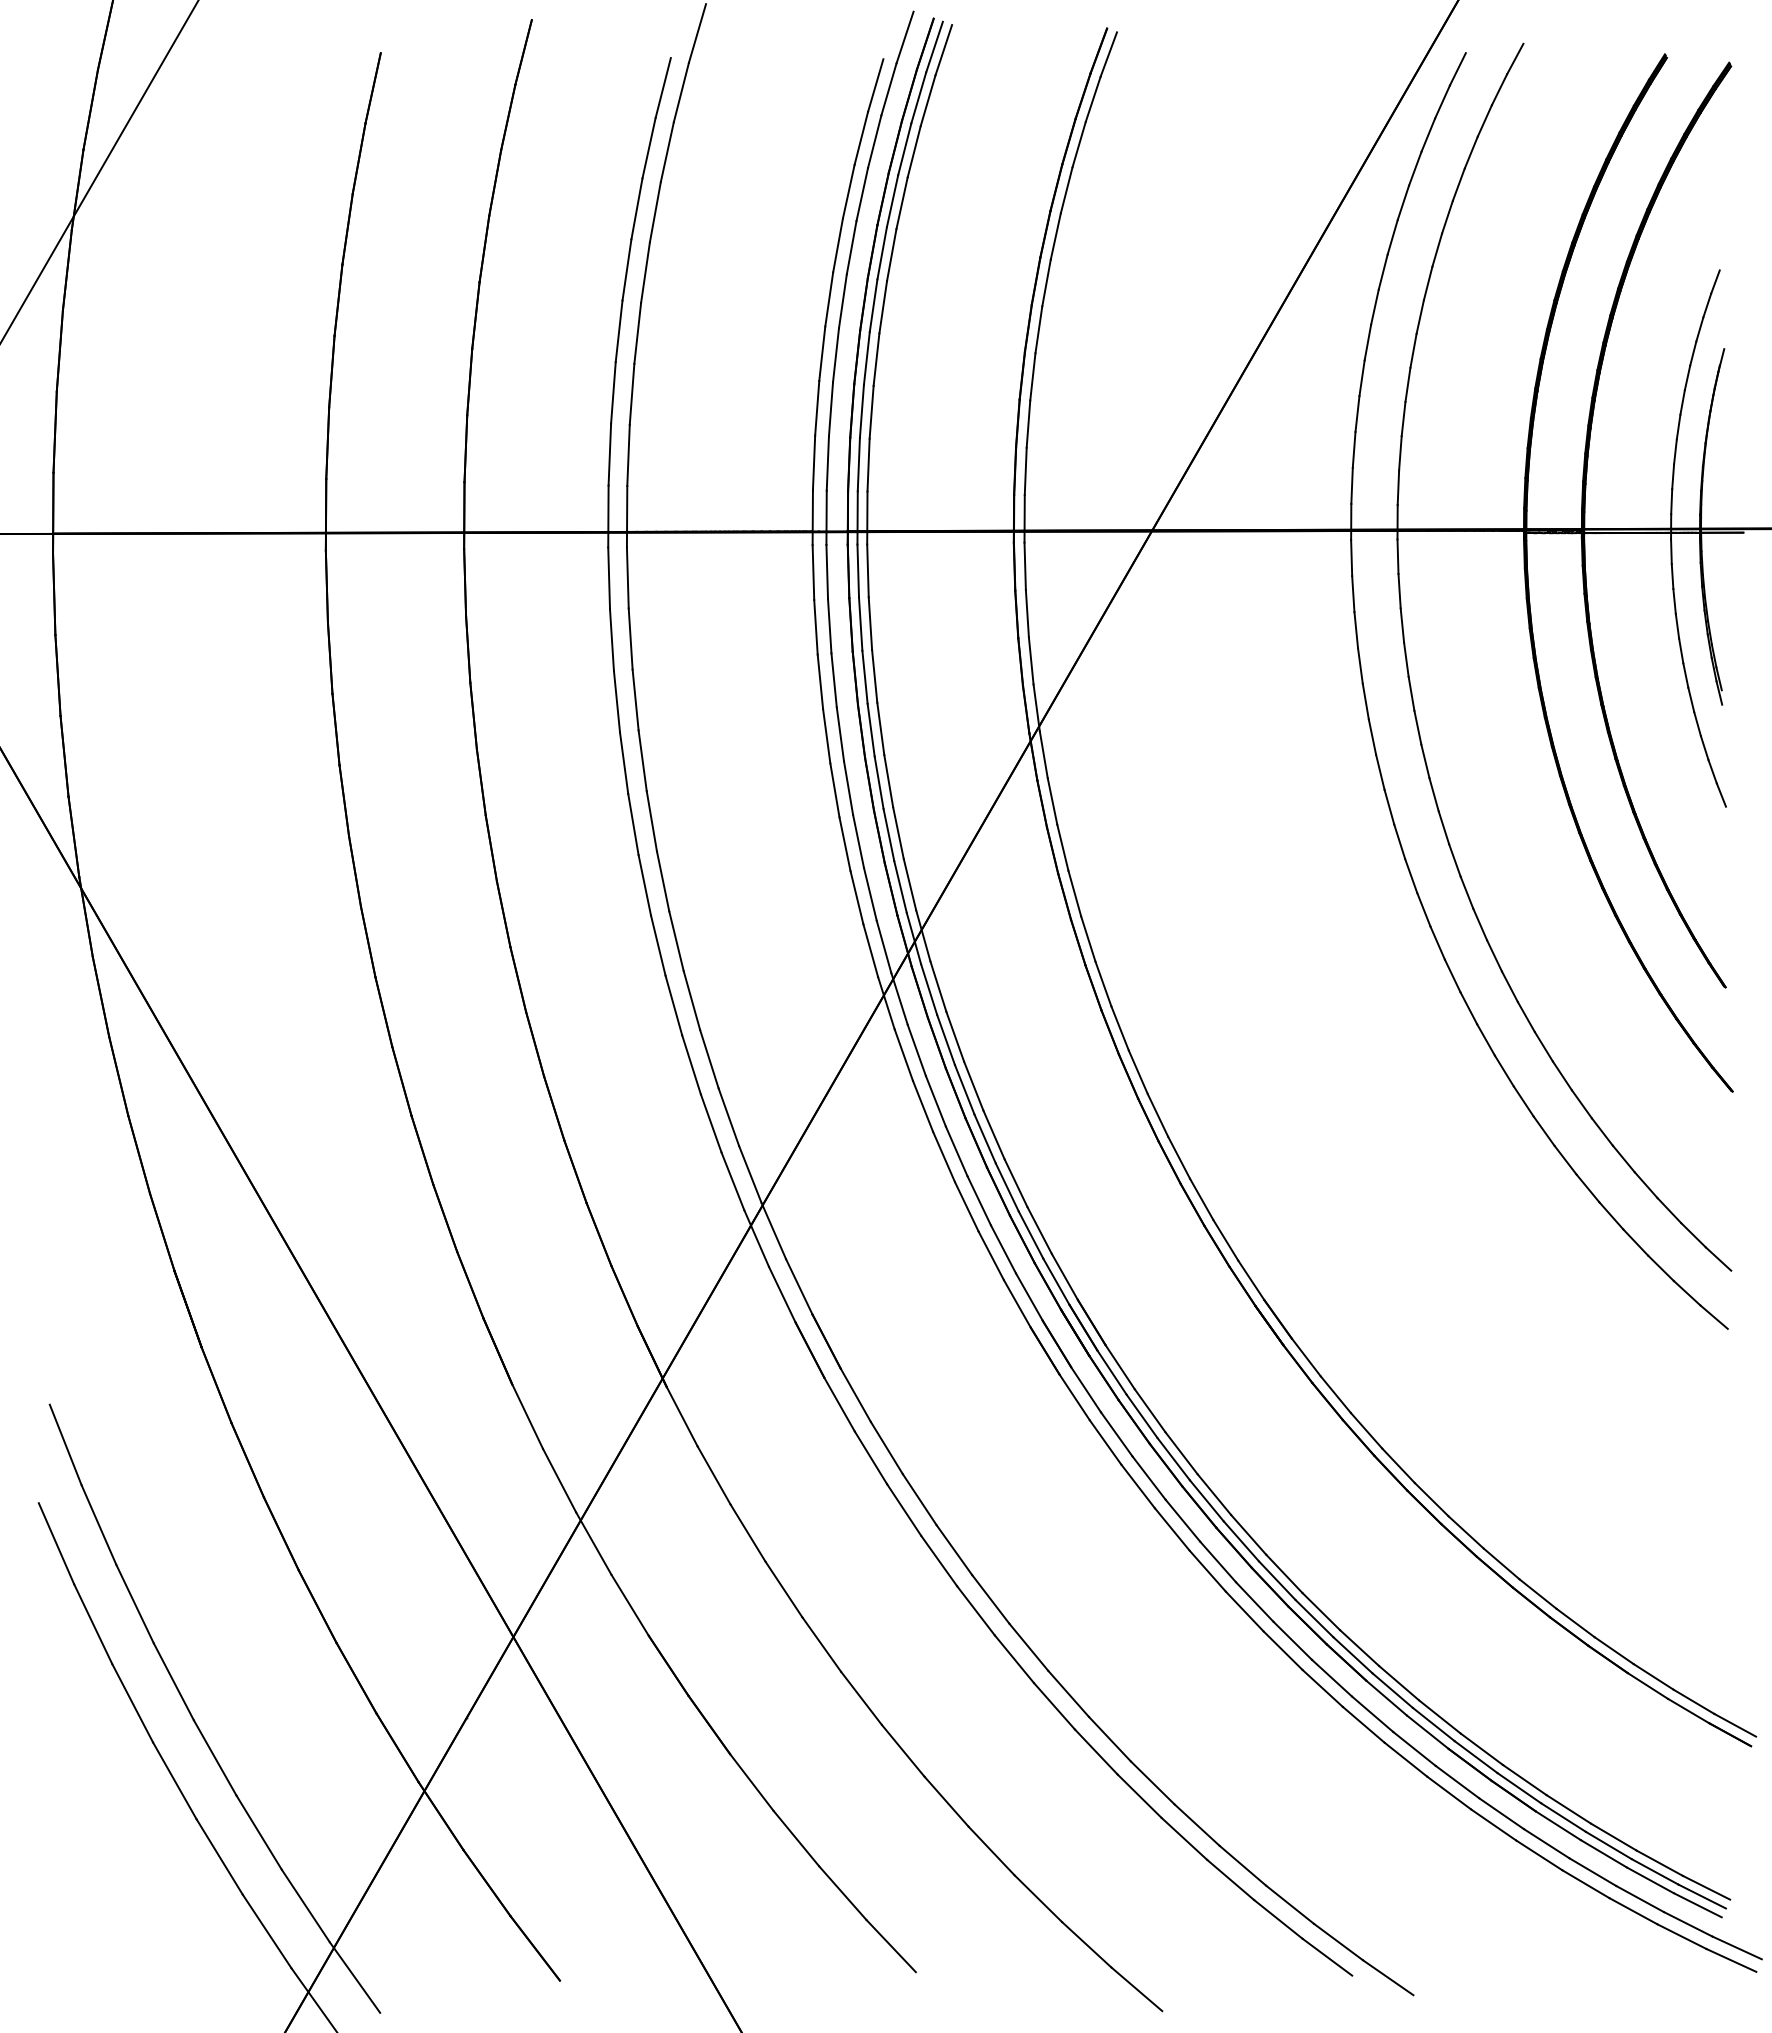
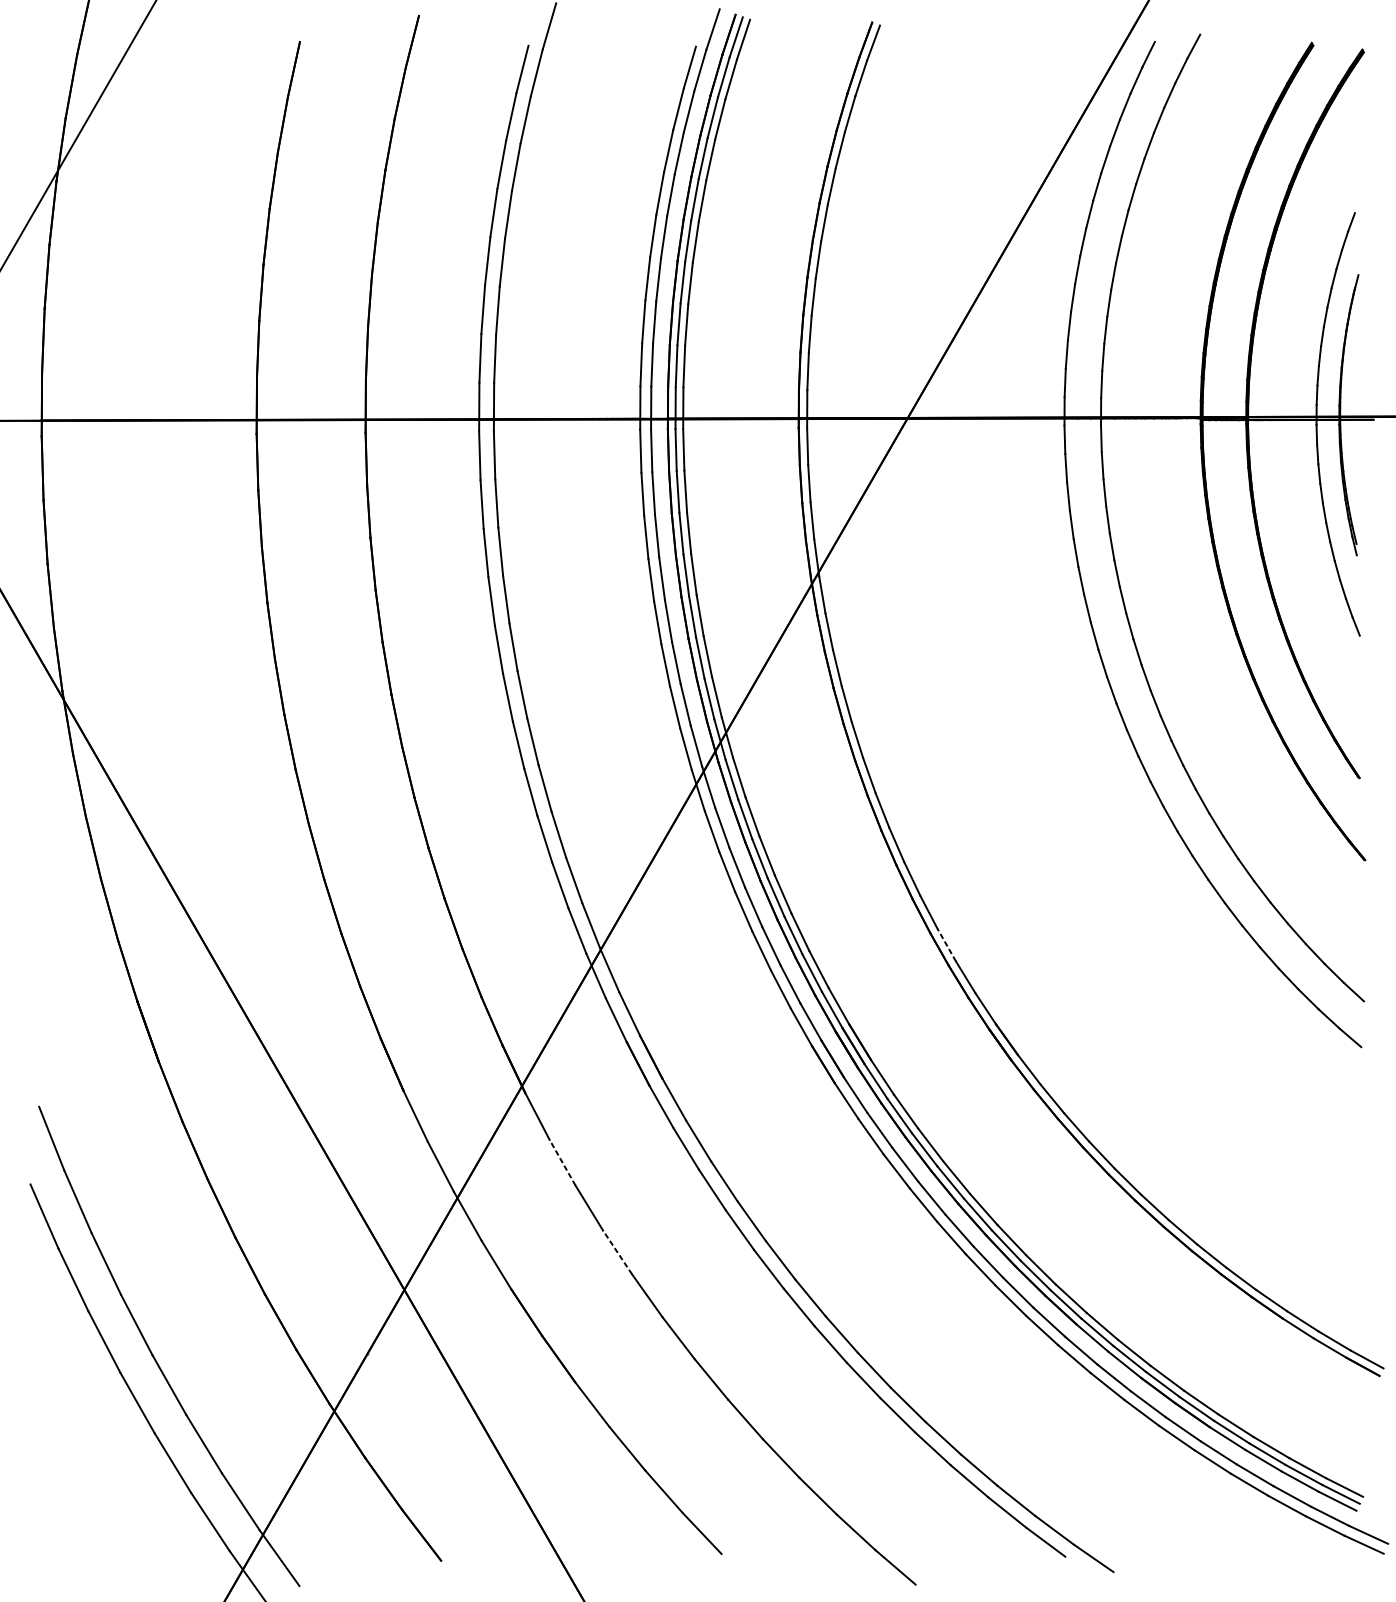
line: (1201, 1199) -> (946, 945), solid -> dashed
line: (713, 1475) -> (562, 1162), solid -> dashed
line: (783, 1589) -> (617, 1252), solid -> dashed

